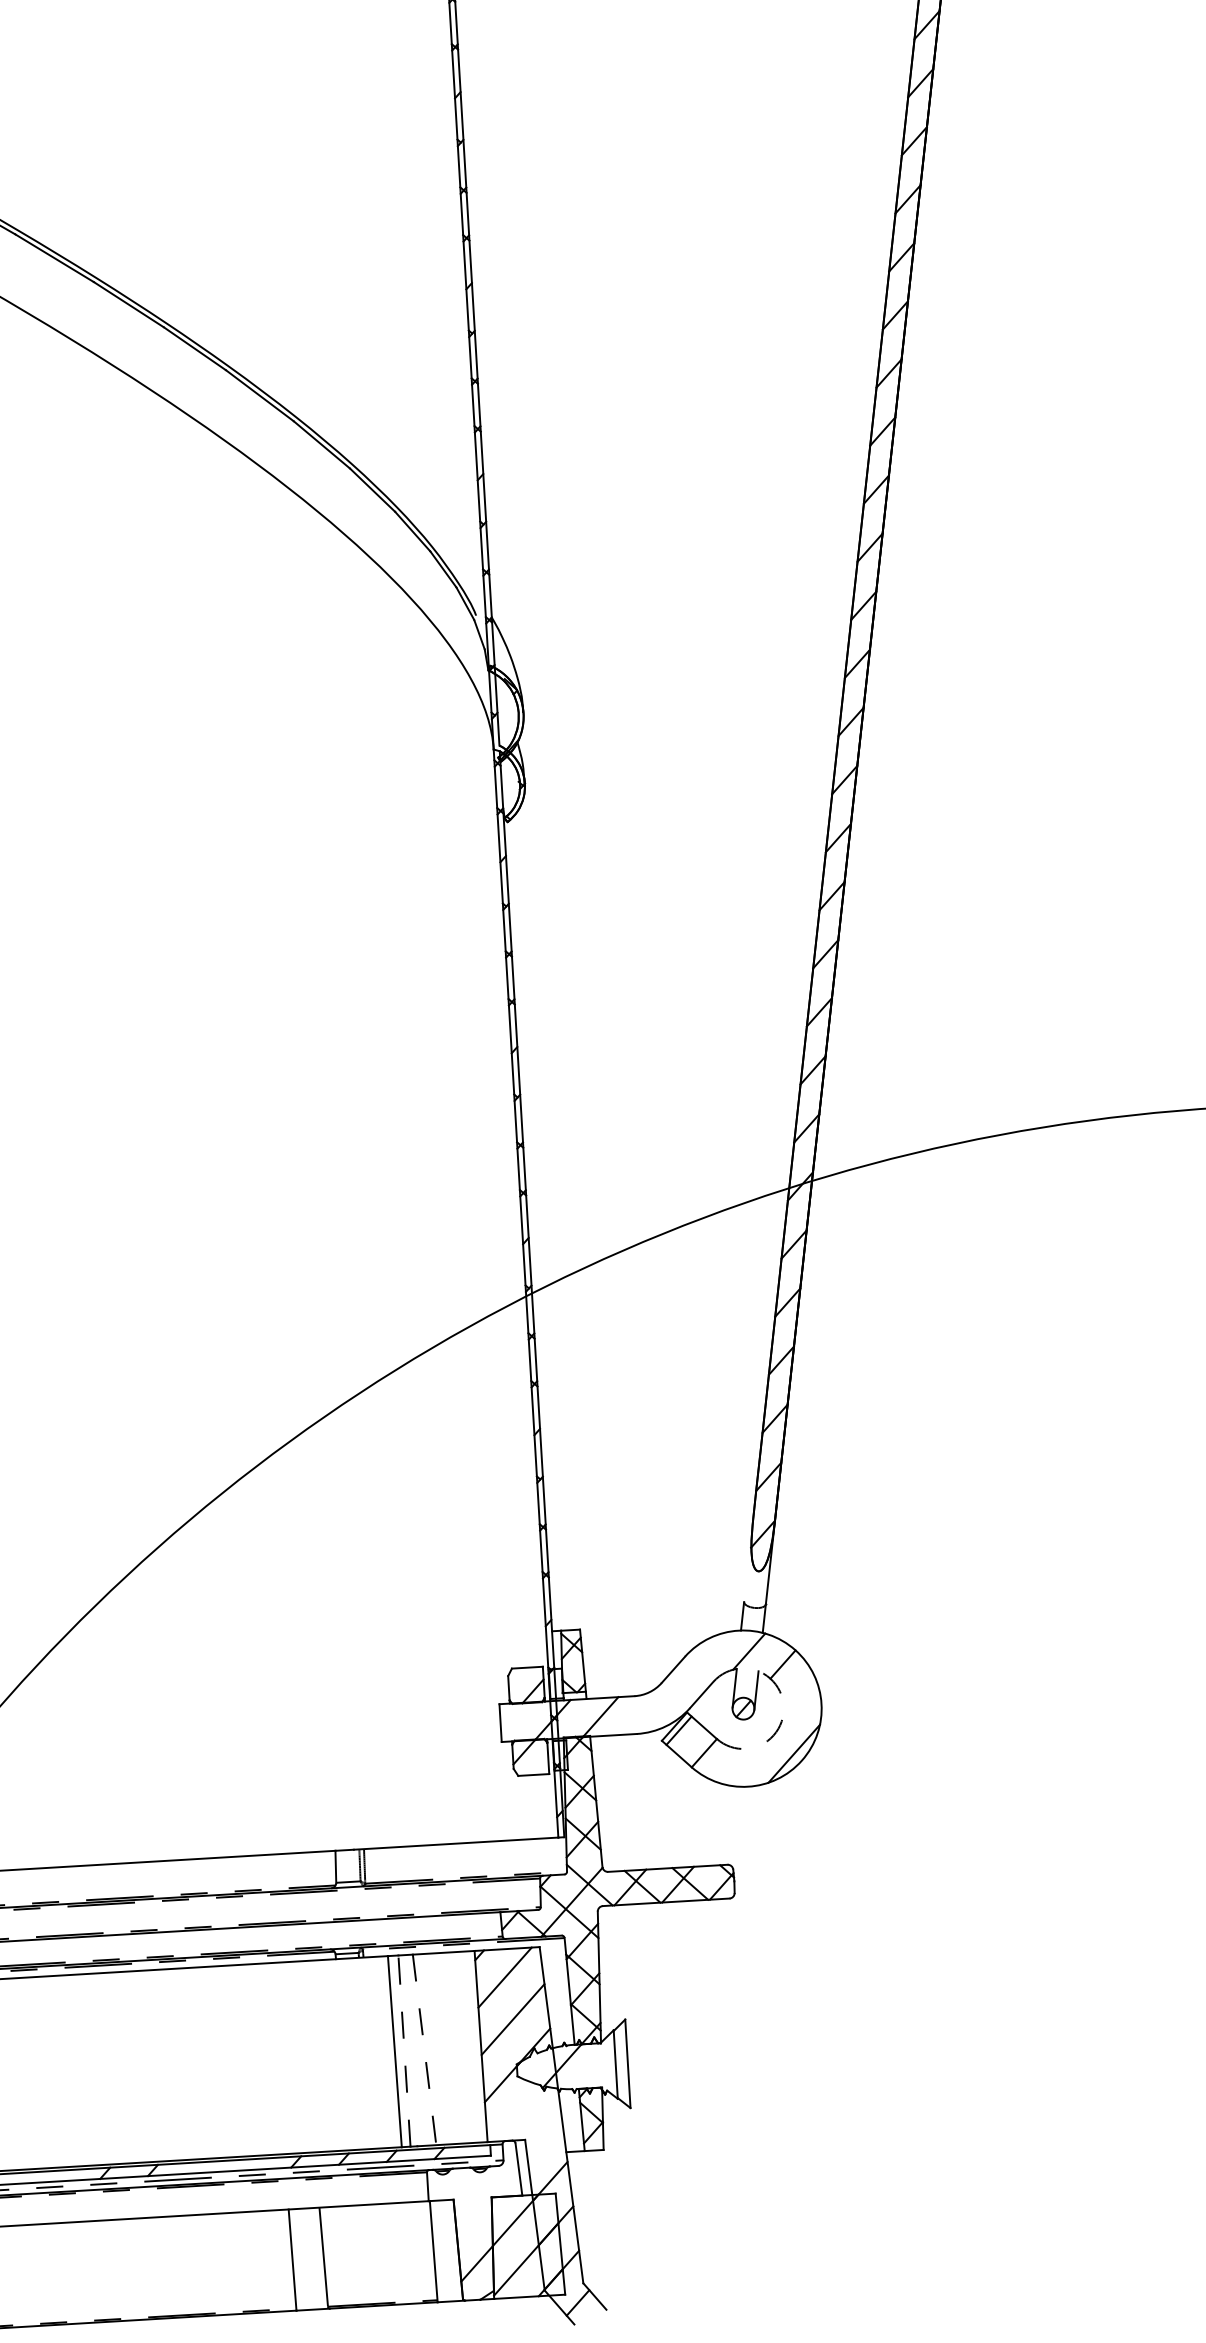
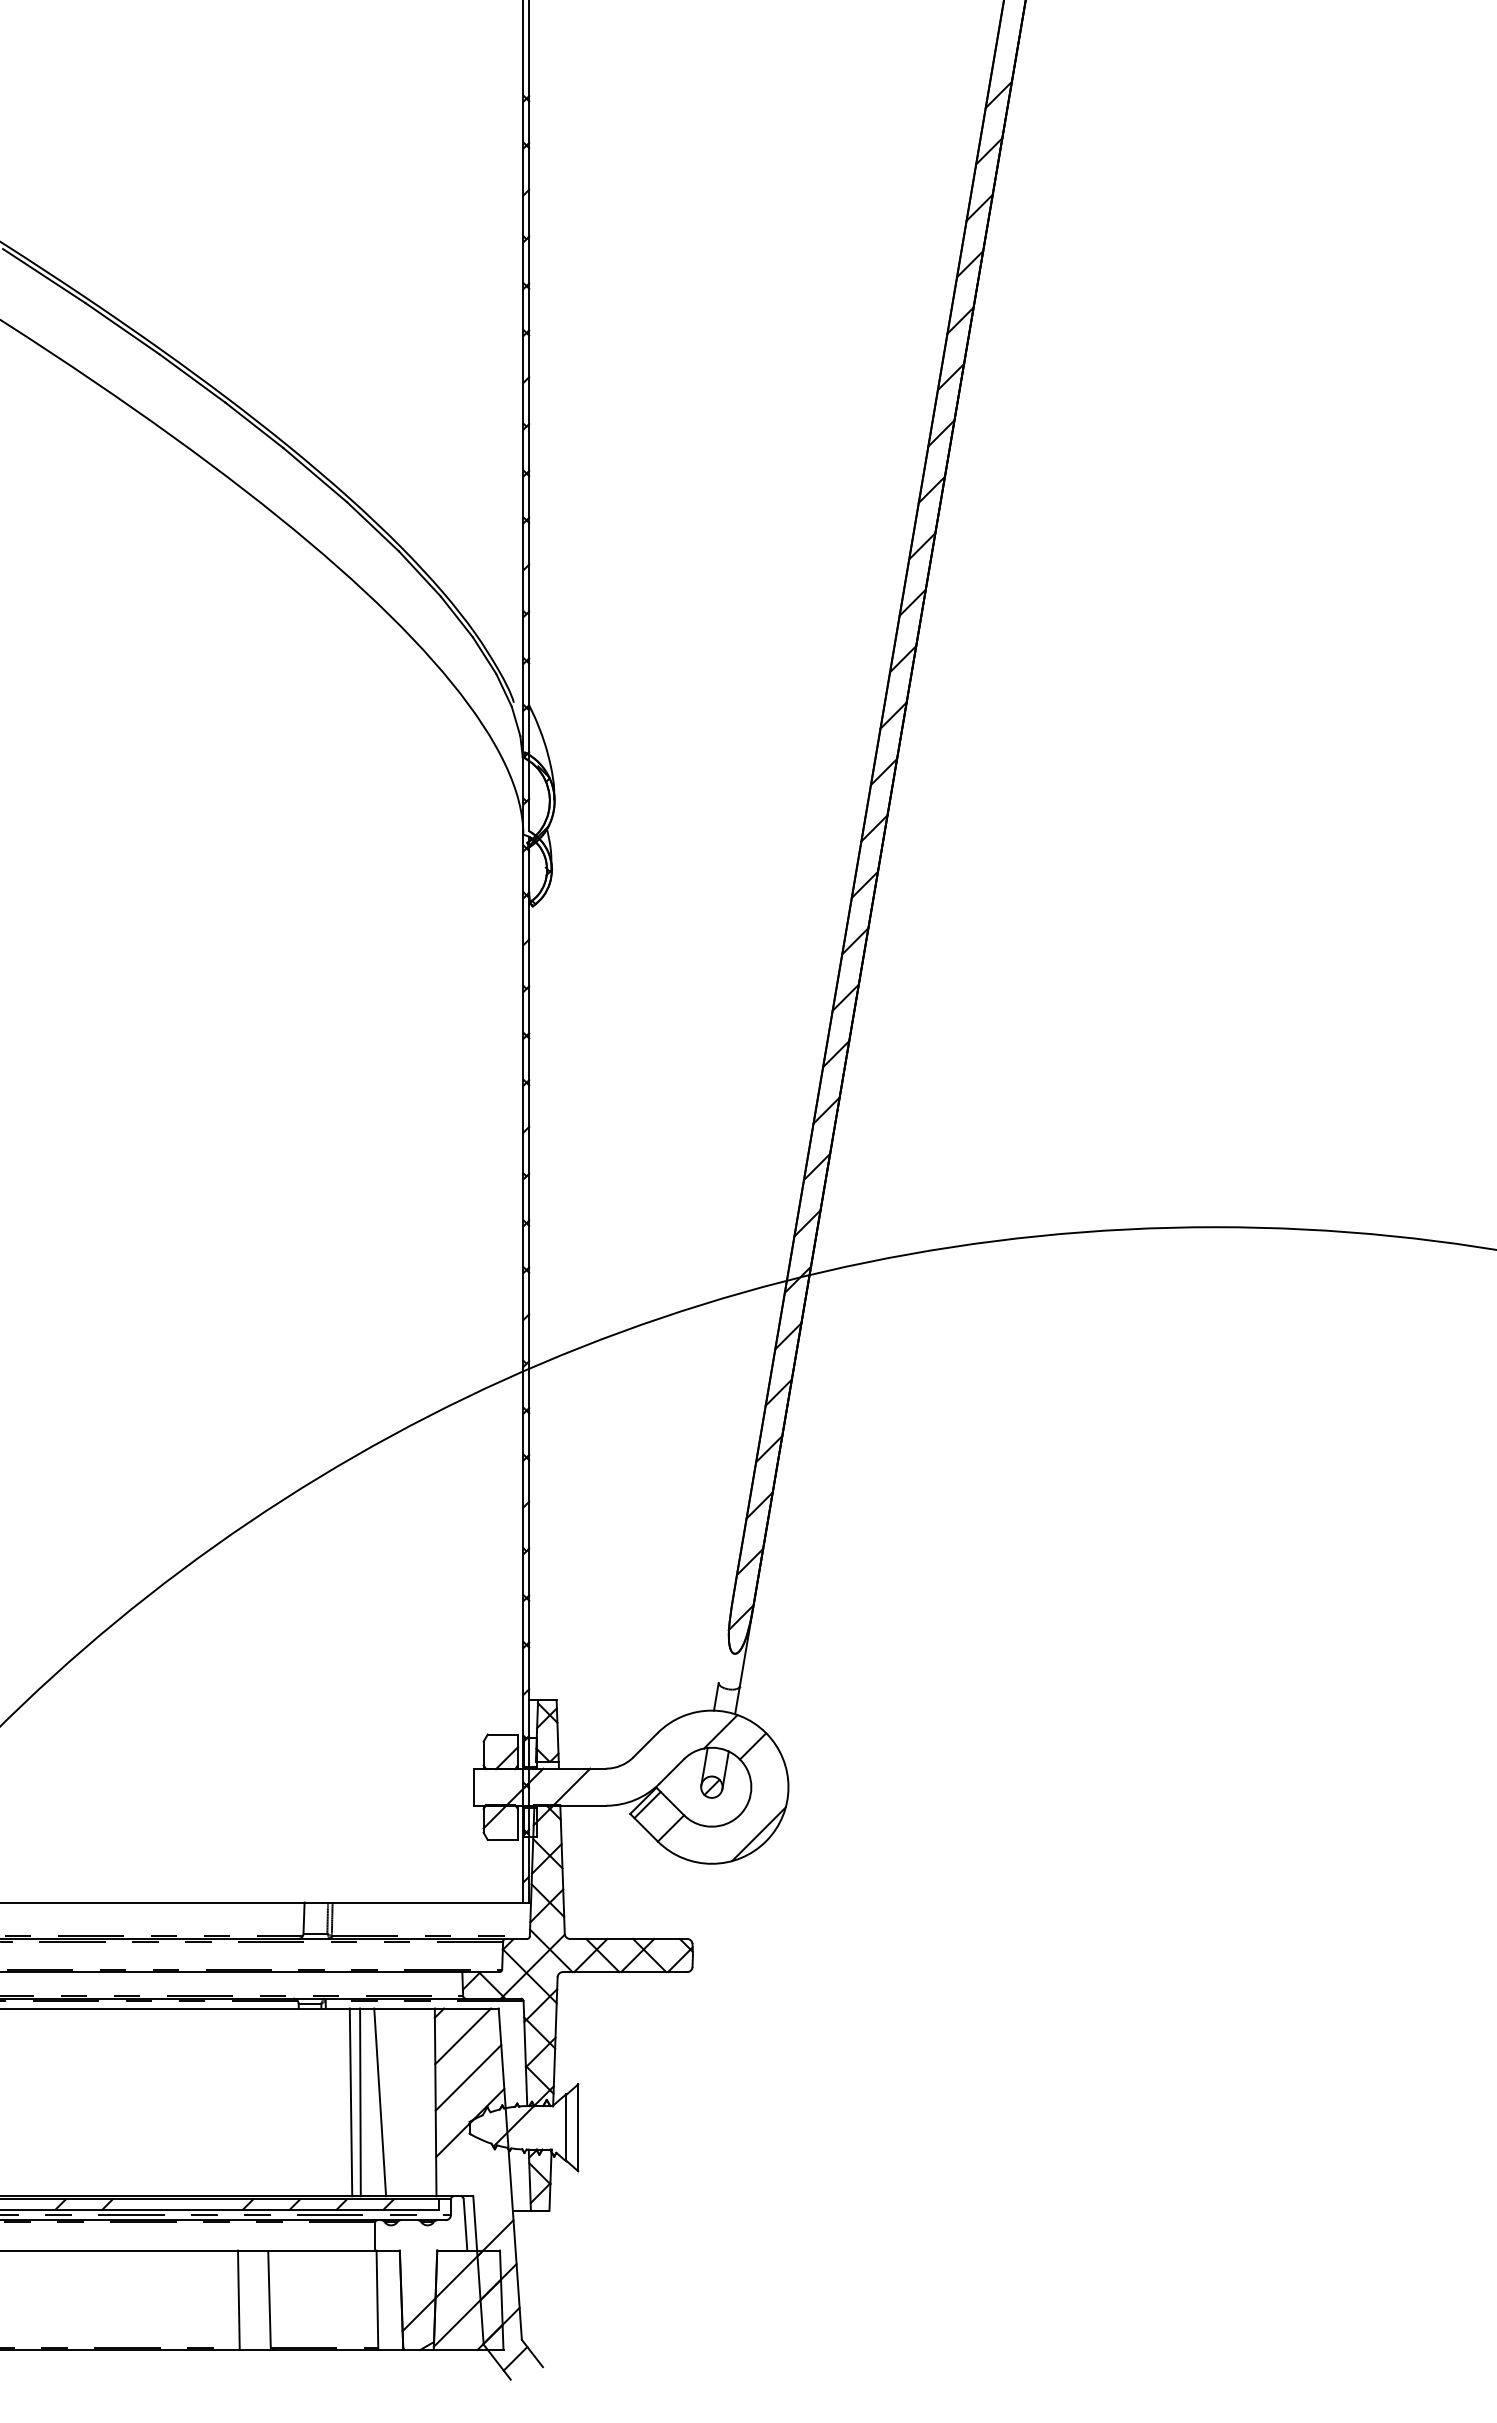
arc: (783, 1706) -> (751, 1787), dashed -> solid
line: (424, 2049) -> (380, 2102), dashed -> solid
line: (404, 2051) -> (360, 2102), dashed -> solid

